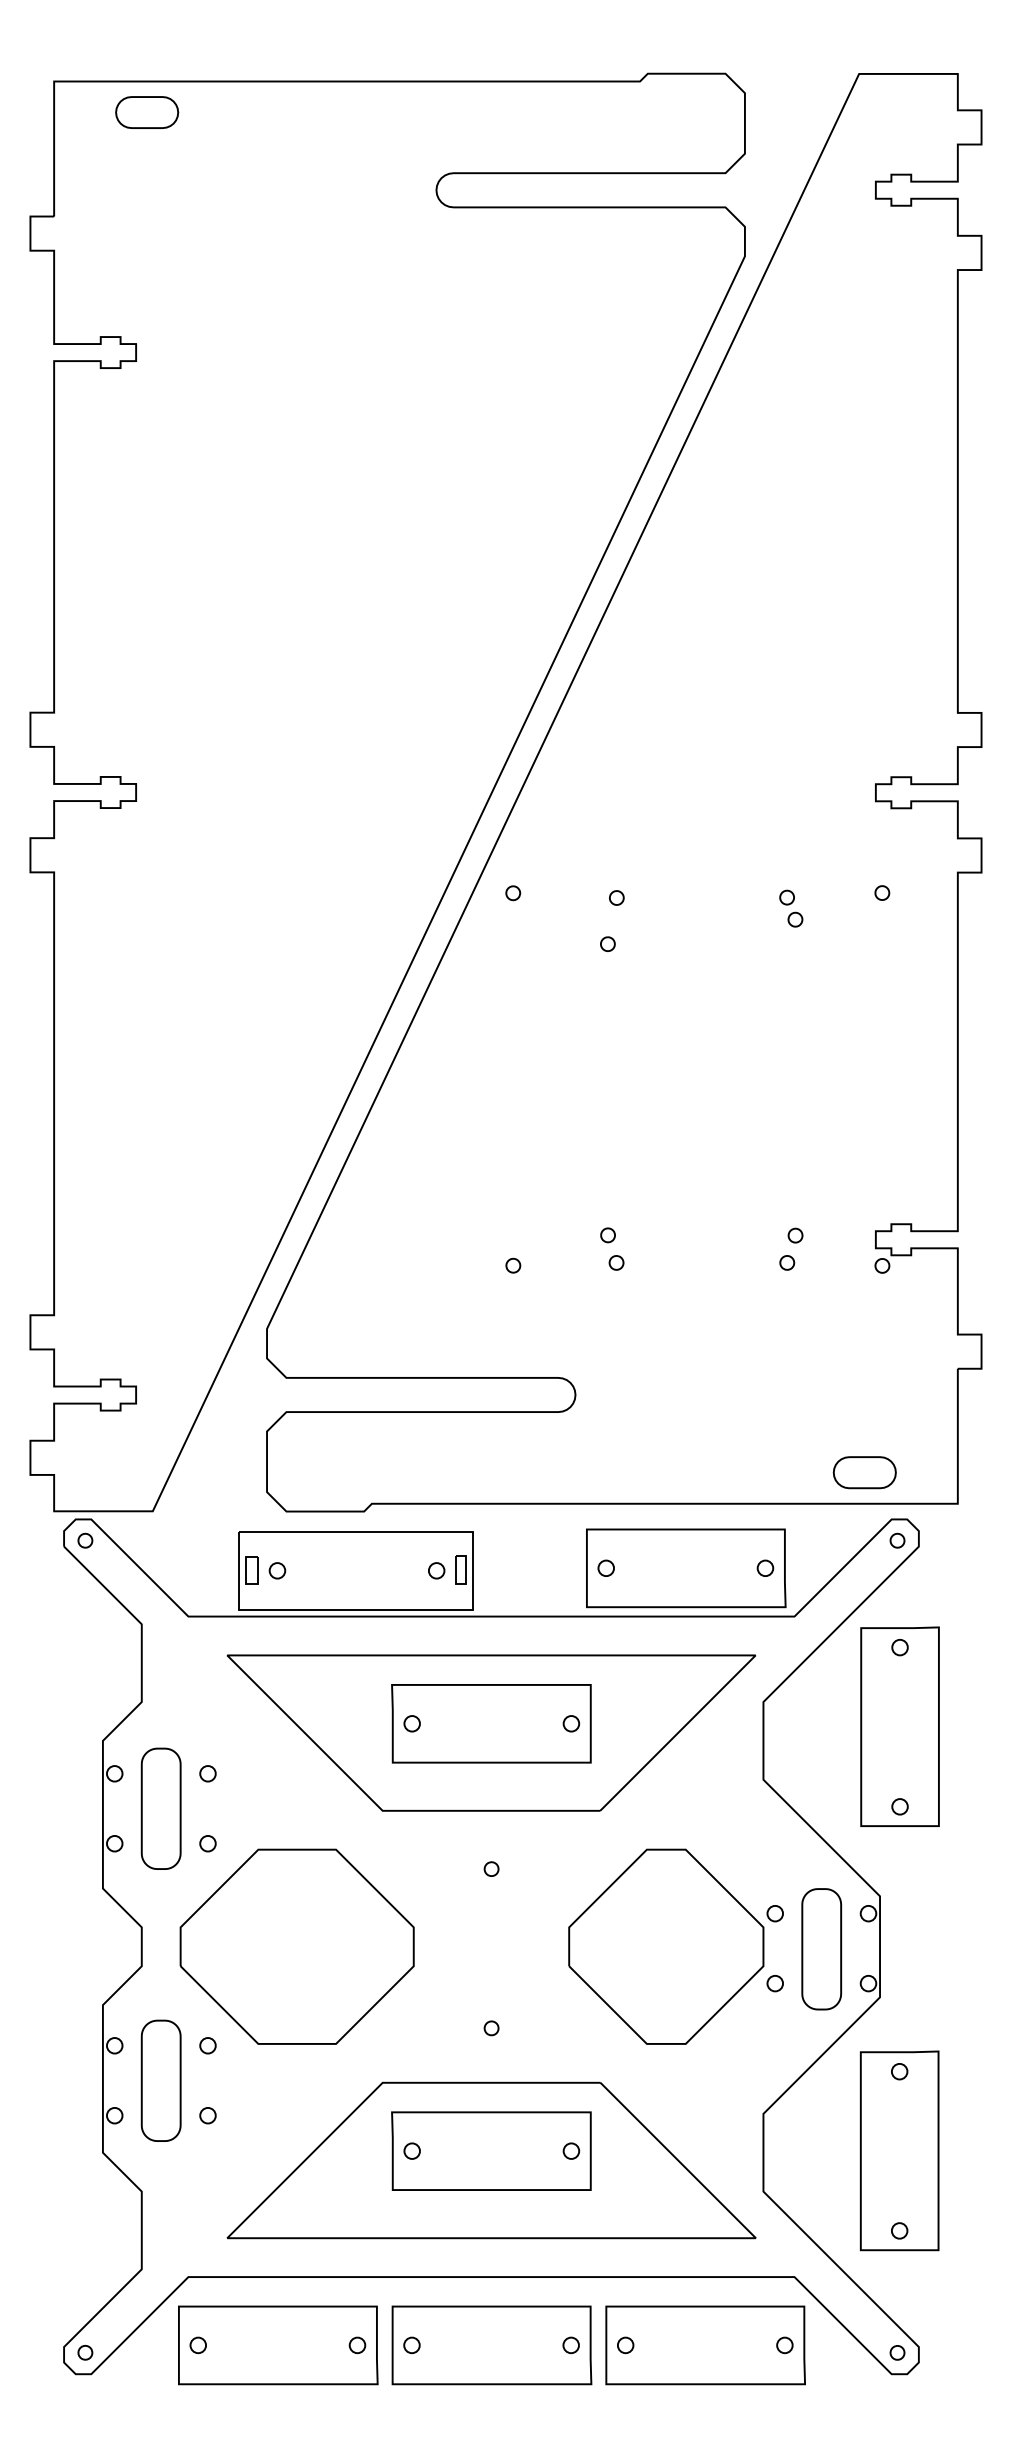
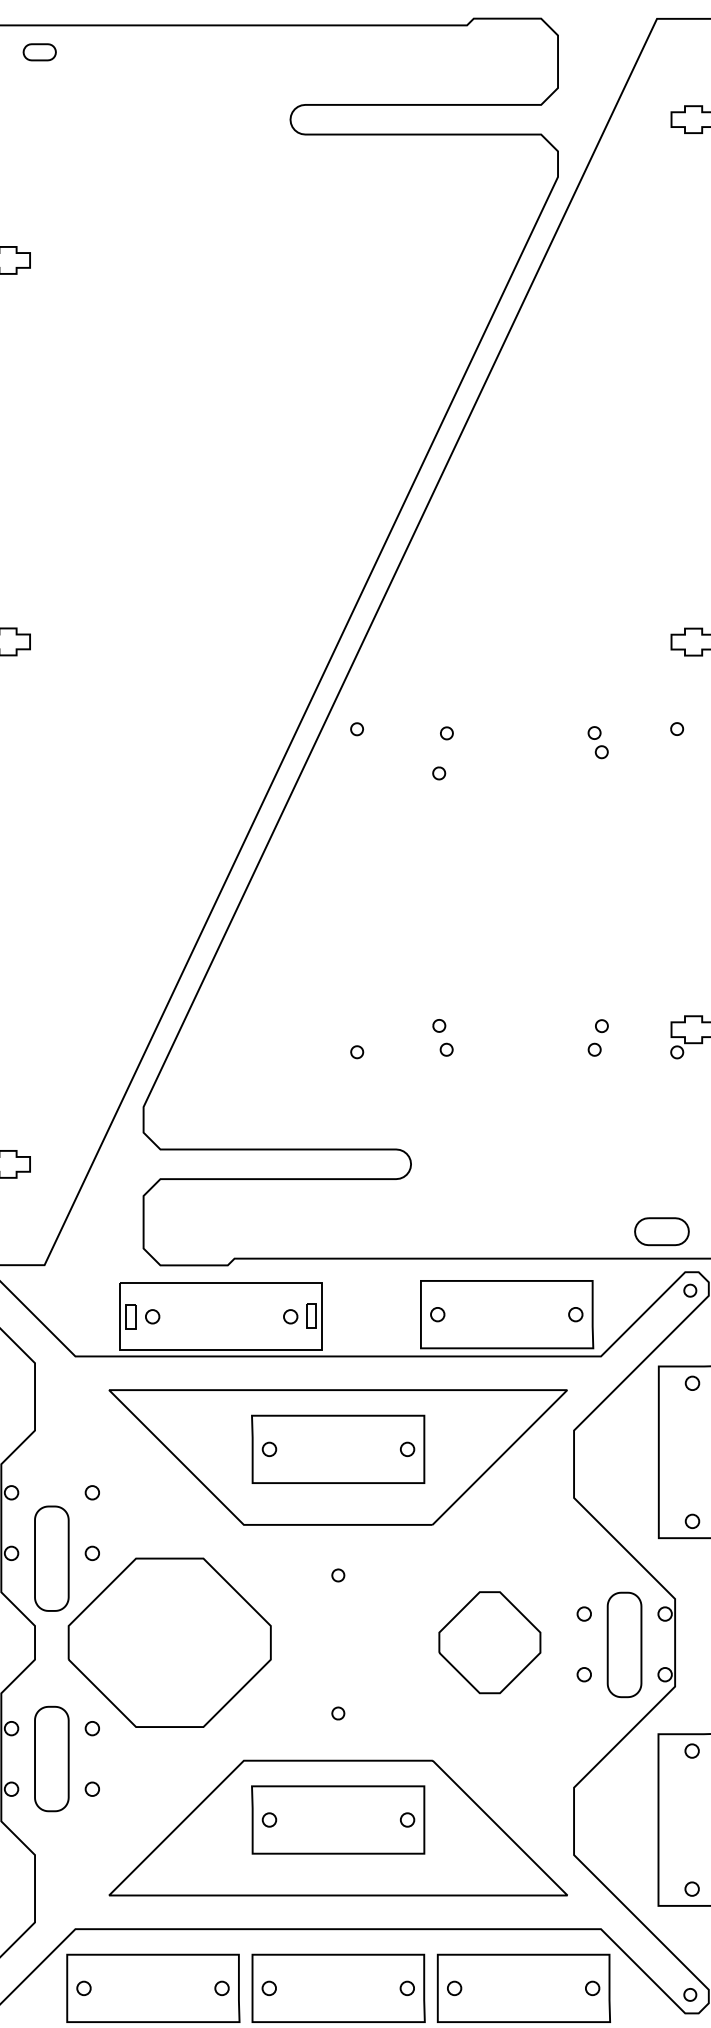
part: (147, 112) -> (39, 52), size x0.6
part: (160, 1808) -> (51, 1558), moved
part: (666, 1946) -> (489, 1642), size x0.6

